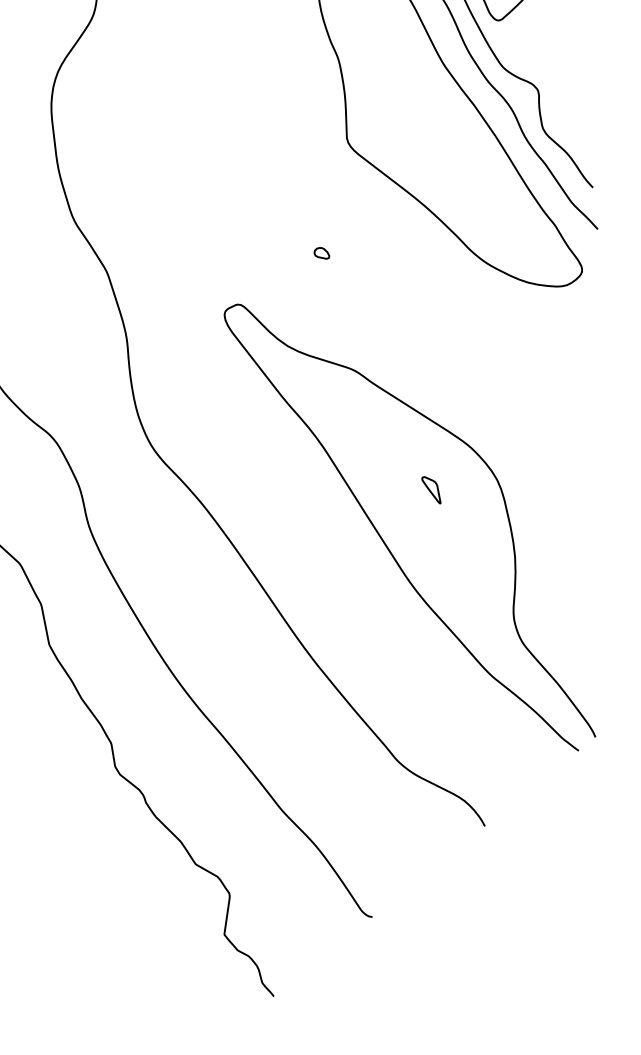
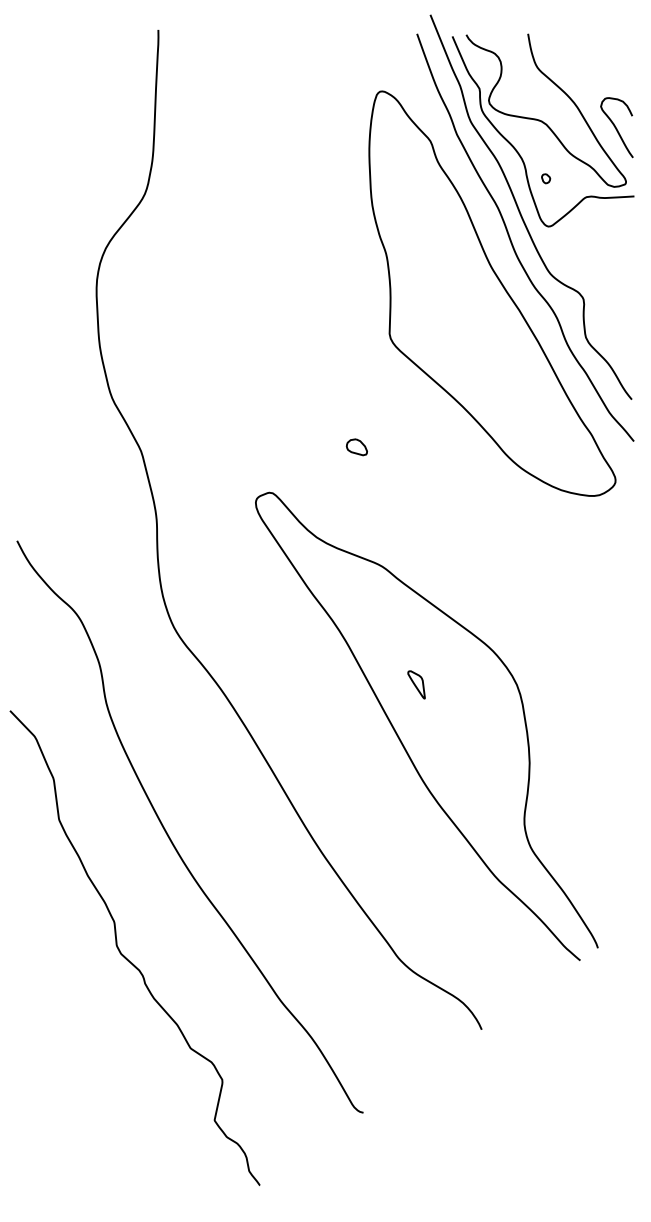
part: (321, 252) -> (356, 446), size x1.4
part: (431, 489) -> (416, 684), moved

